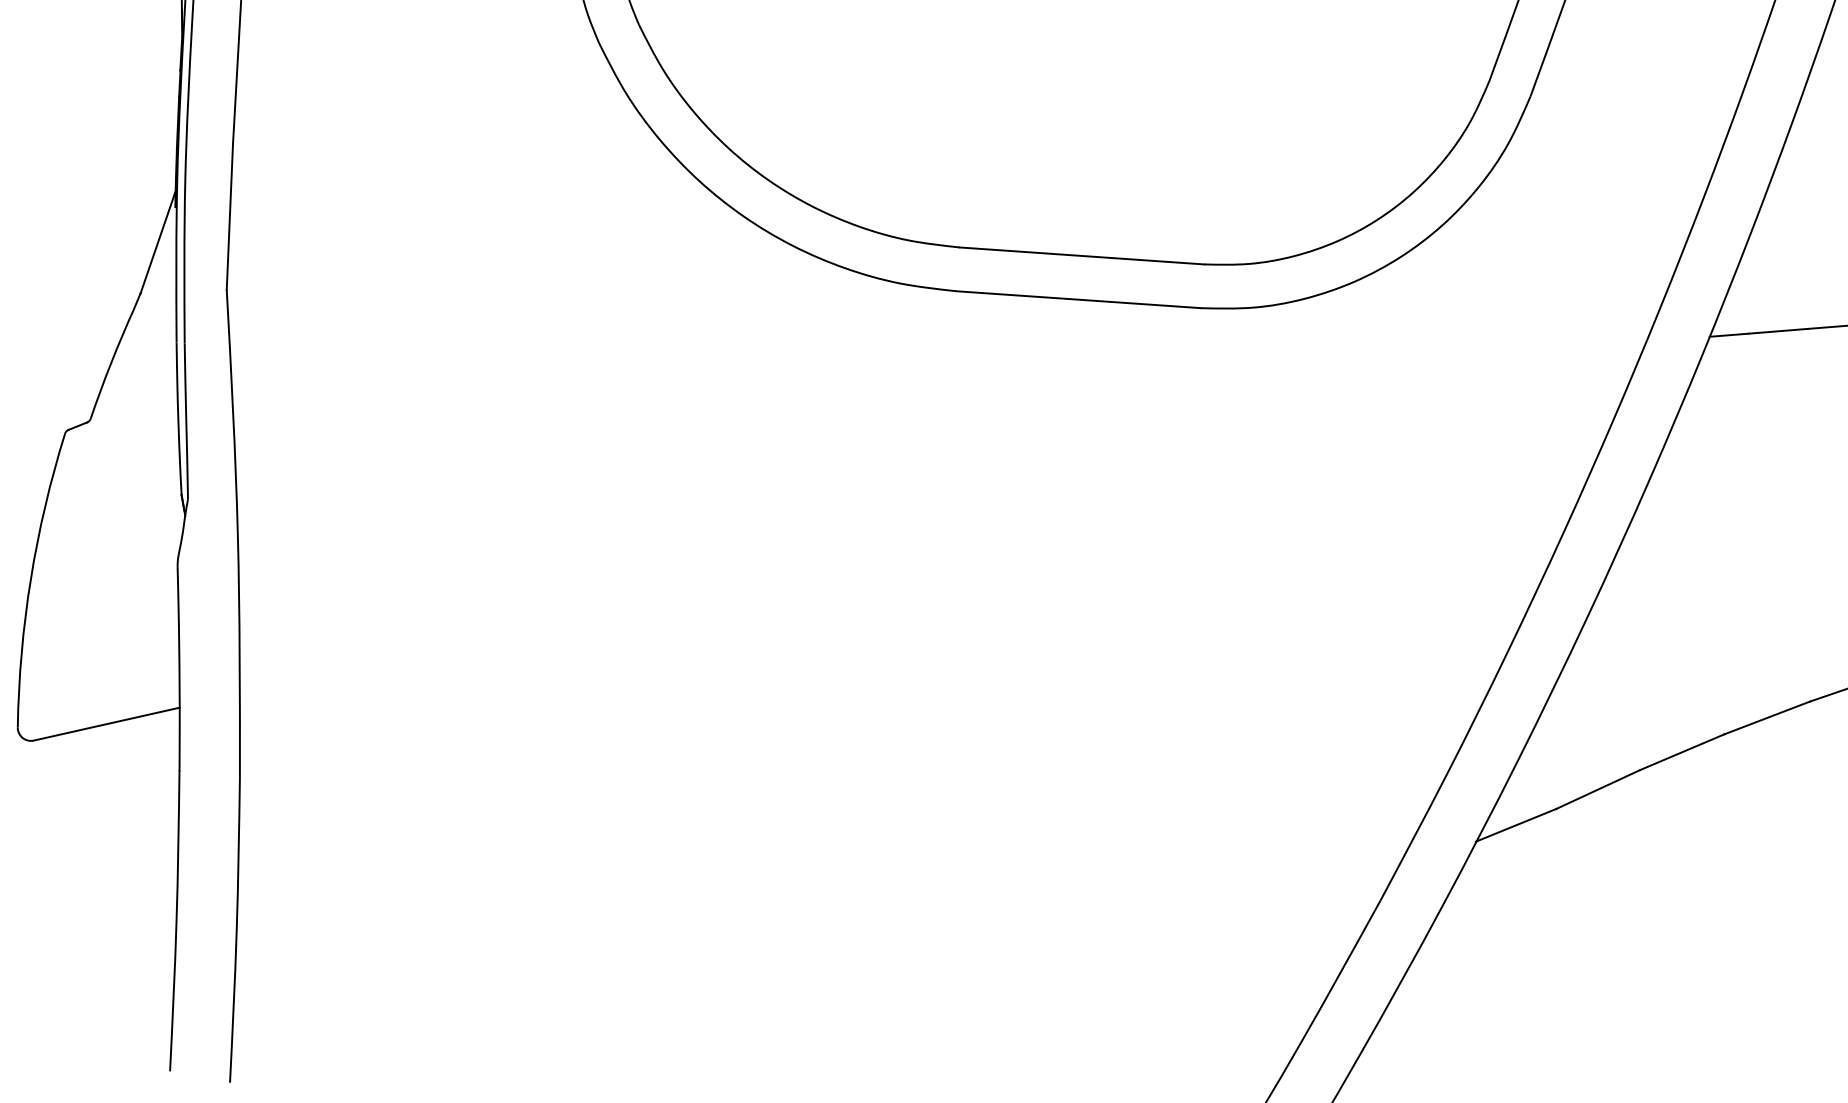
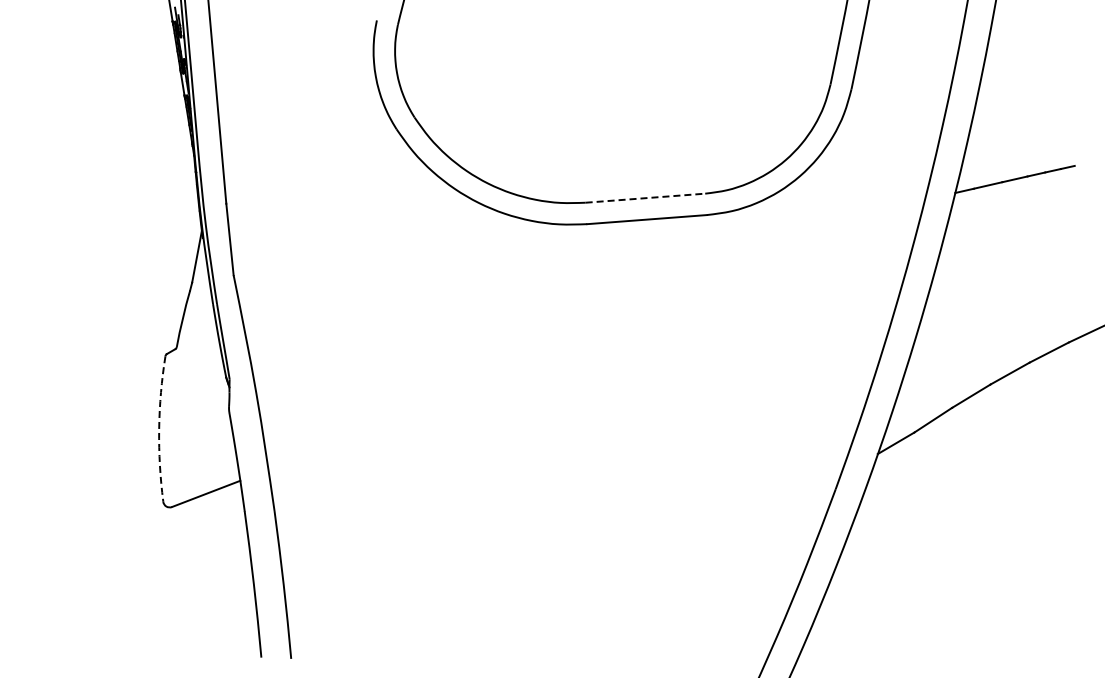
line: (1081, 256) -> (645, 198), solid -> dashed
arc: (31, 578) -> (159, 428), solid -> dashed

